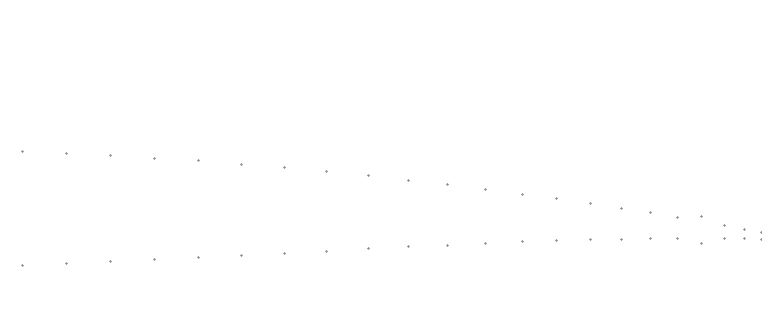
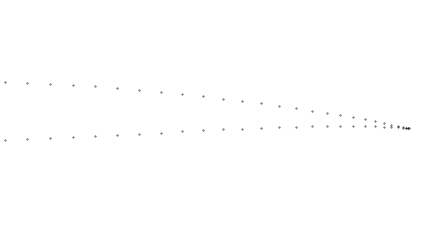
part: (702, 229) -> (353, 121), size x0.62

